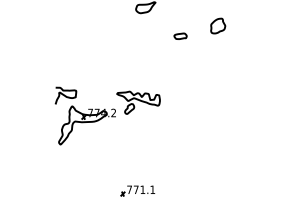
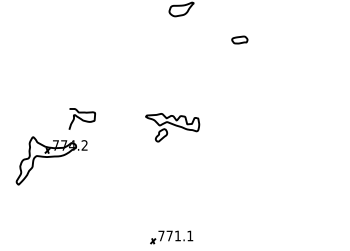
part: (218, 26) -> (271, 32), removed
part: (180, 35) -> (239, 39), moved
part: (87, 125) -> (51, 160), moved

